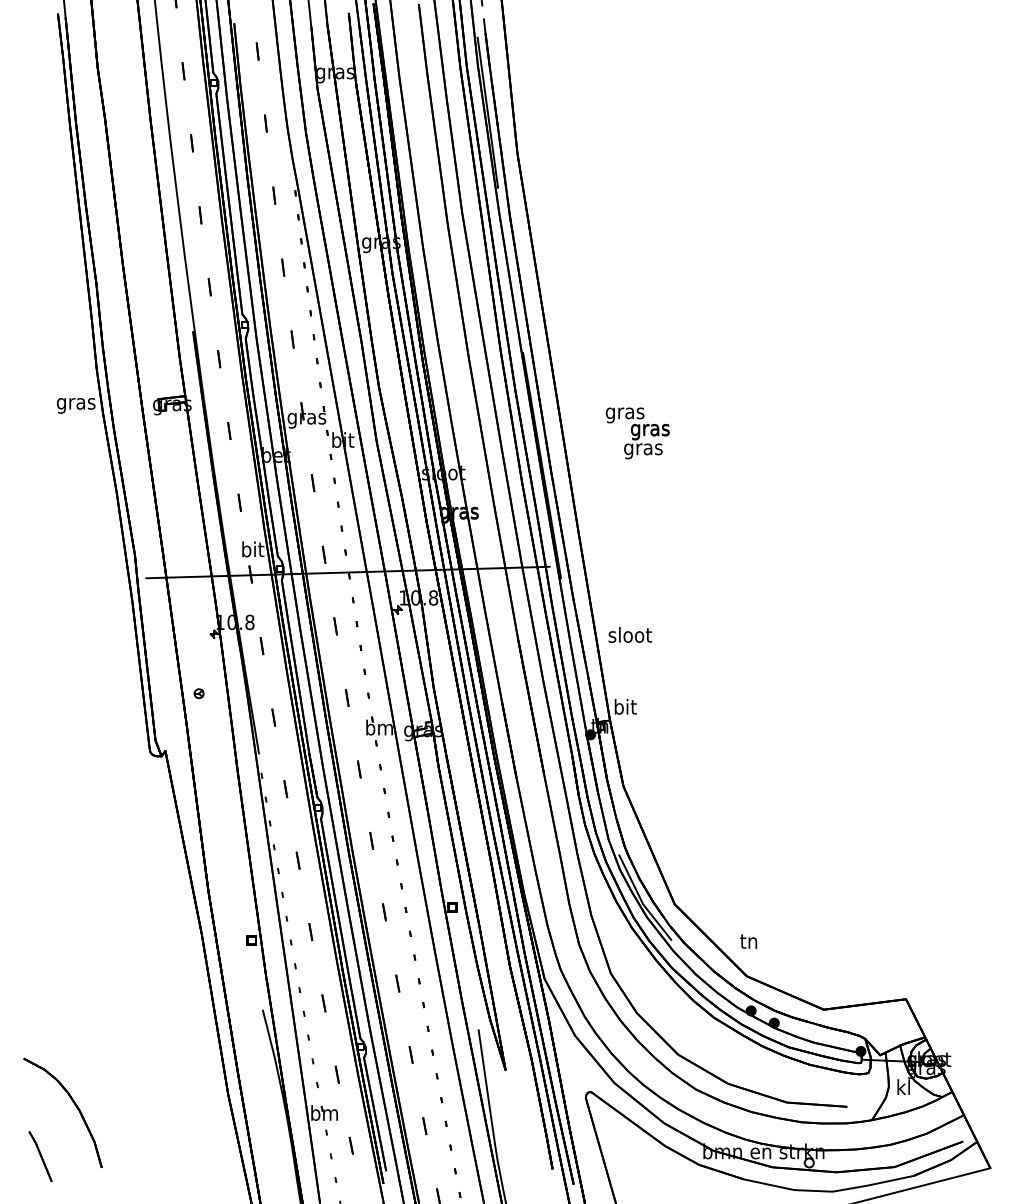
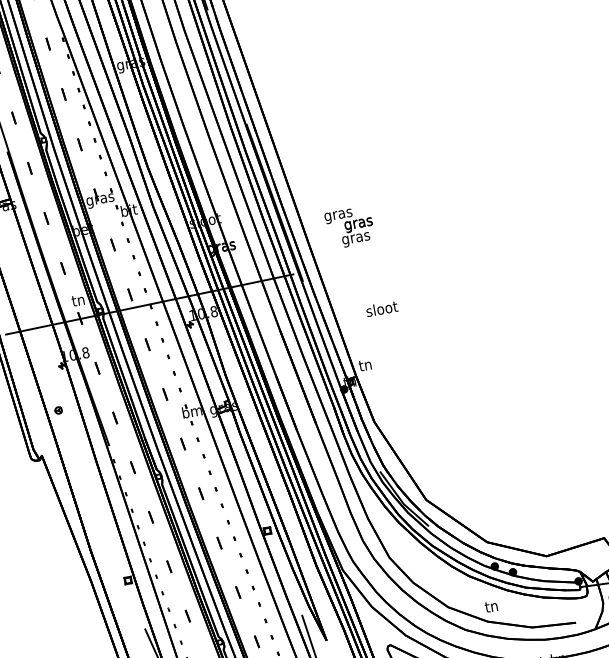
text: (637, 433) -> (349, 227), moved
text: (253, 549) -> (78, 300), bit -> tn
text: (630, 634) -> (382, 308), moved
text: (625, 706) -> (365, 364), bit -> tn
text: (748, 941) -> (491, 606), moved

